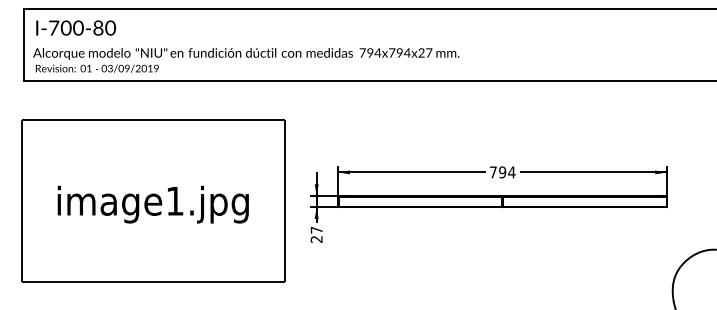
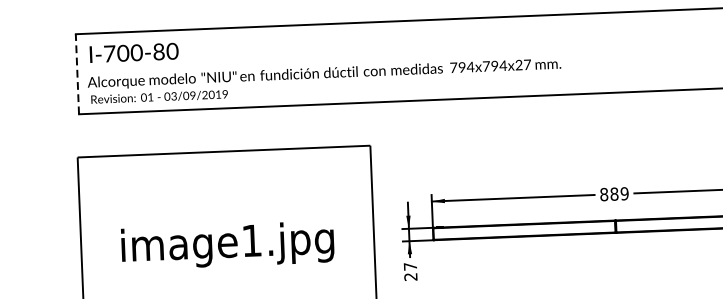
line: (24, 44) -> (77, 73), solid -> dashed
text: (502, 172) -> (614, 194), 794 -> 889

